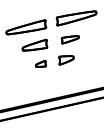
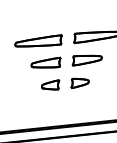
part: (70, 39) -> (87, 60), size x1.43
part: (40, 63) -> (50, 83), size x1.43

